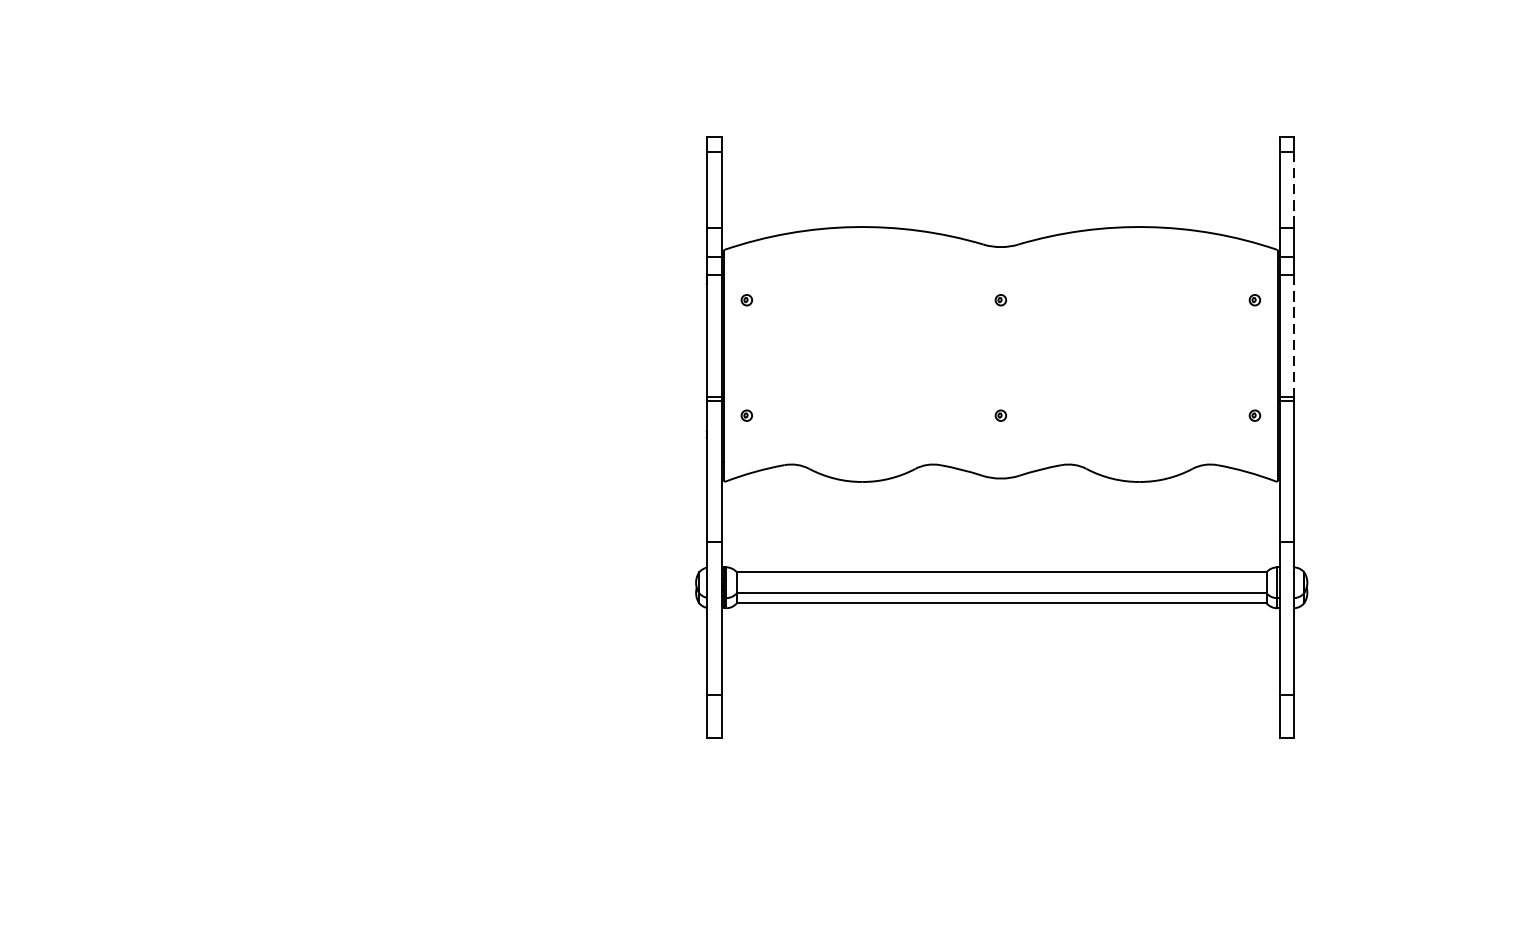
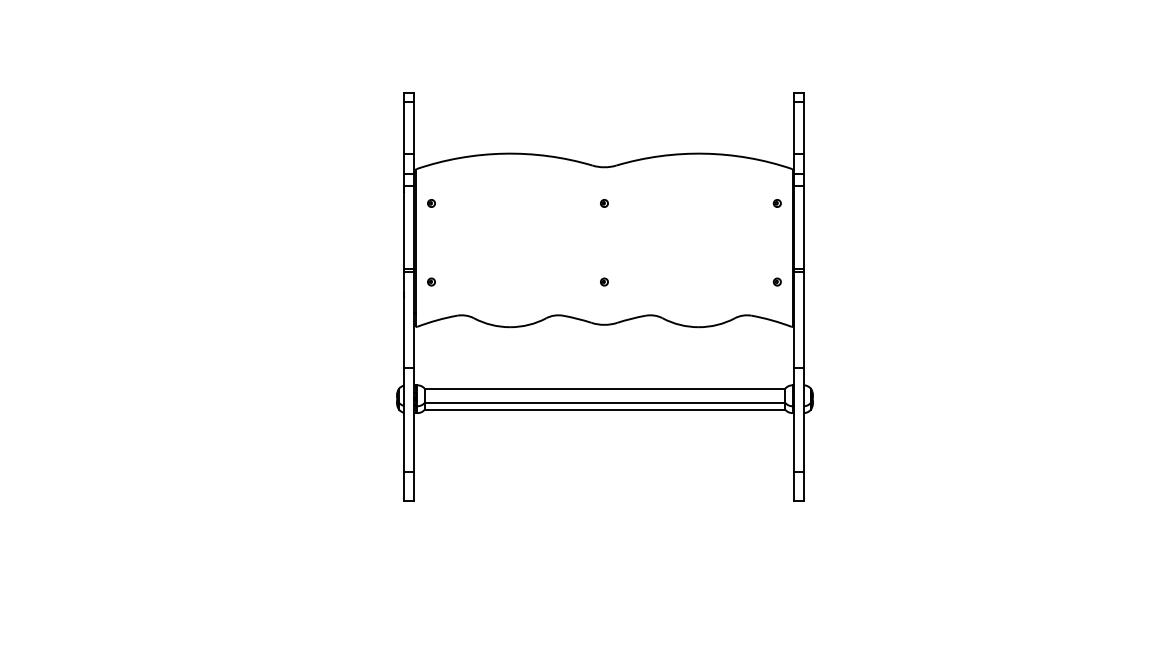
line: (1294, 190) -> (804, 128), dashed -> solid
line: (1294, 336) -> (804, 228), dashed -> solid

